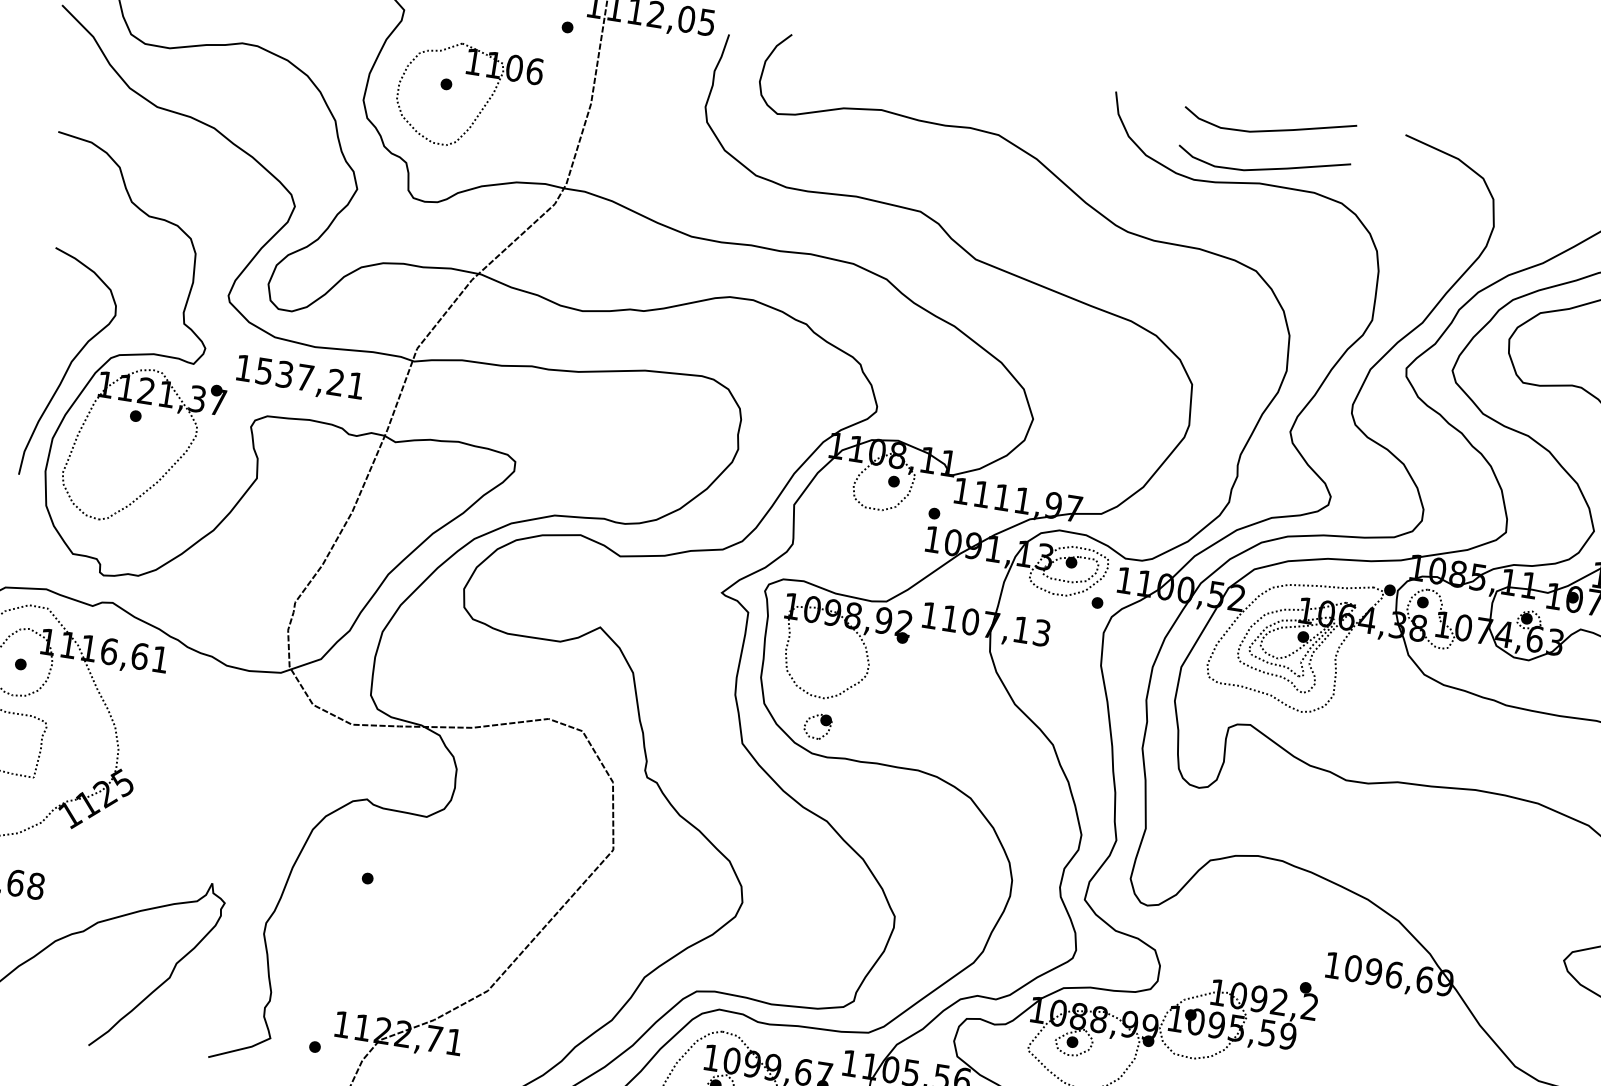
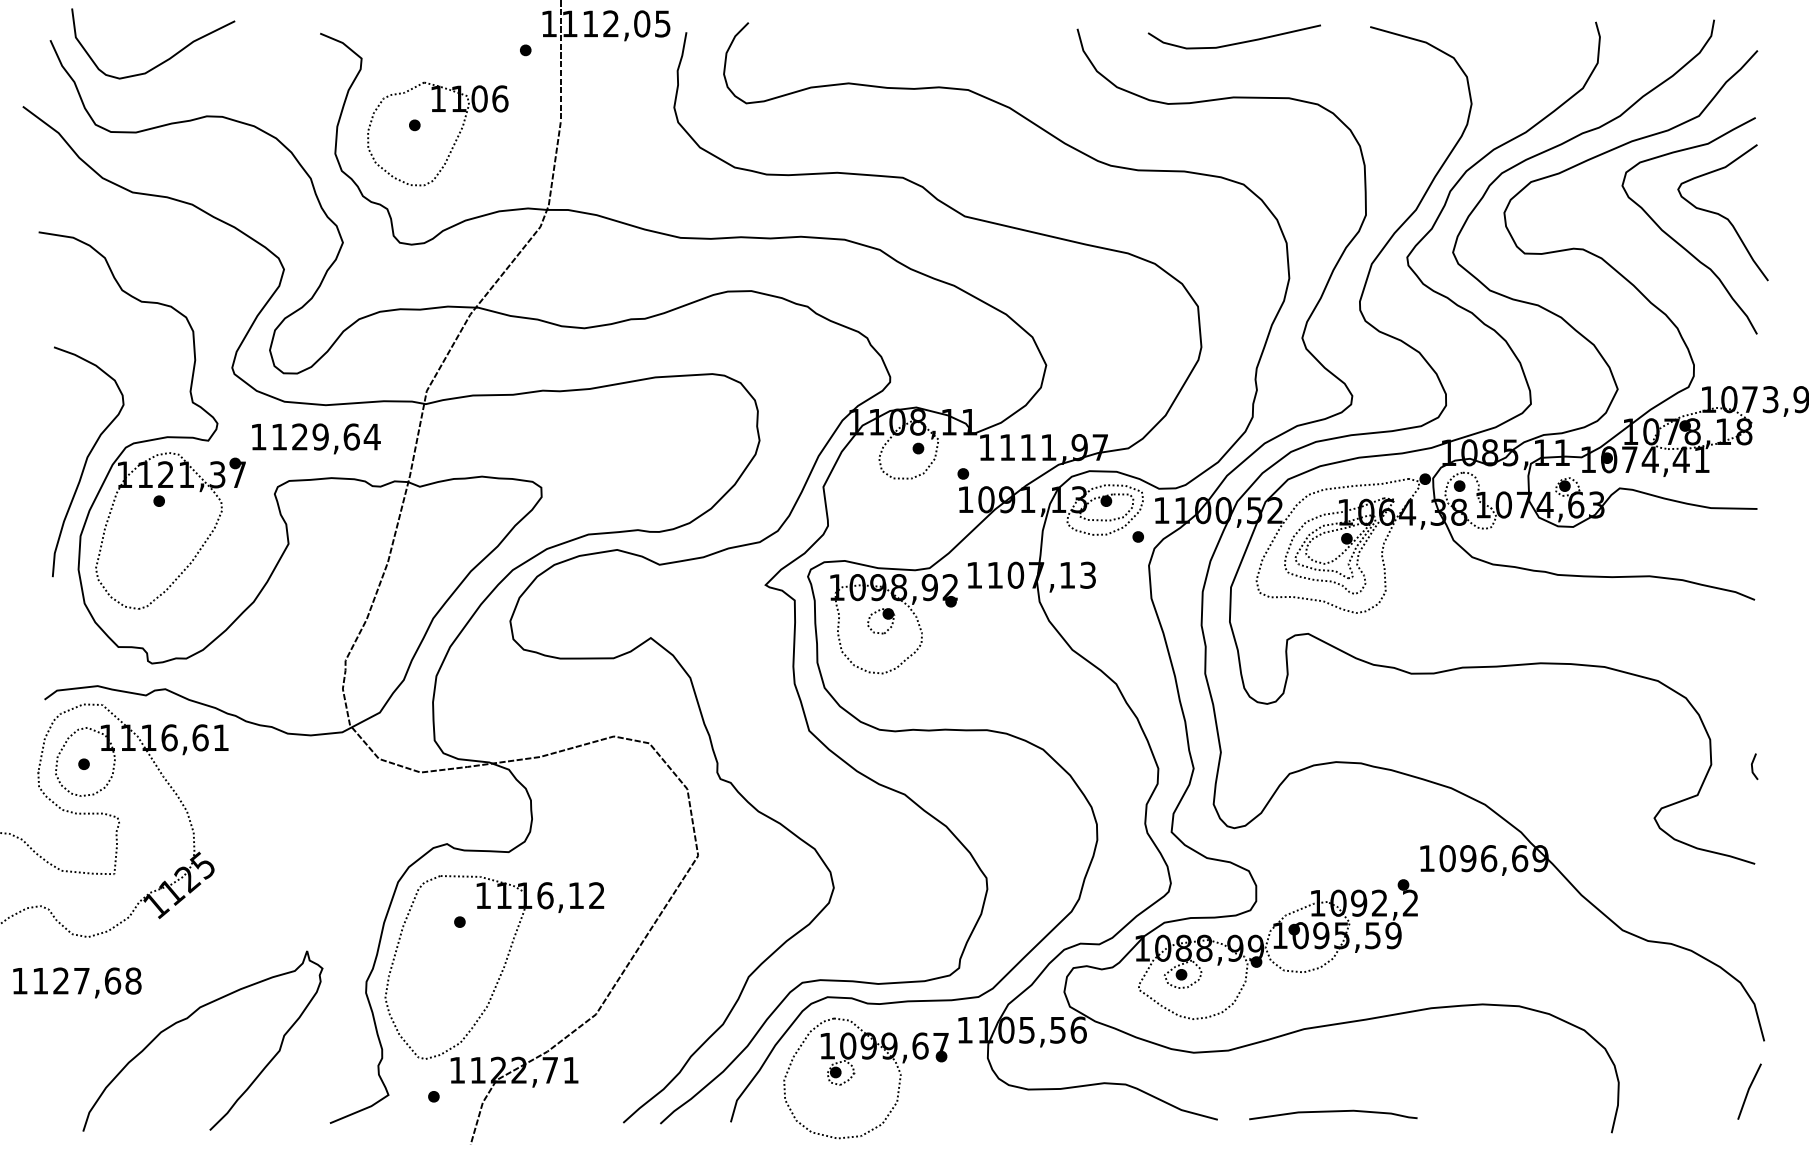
curve: (1265, 168) -> (1236, 81), removed
text: (310, 377) -> (325, 436), 1537,21 -> 1129,64
part: (818, 726) -> (881, 621), moved
part: (401, 932) -> (501, 970), added

